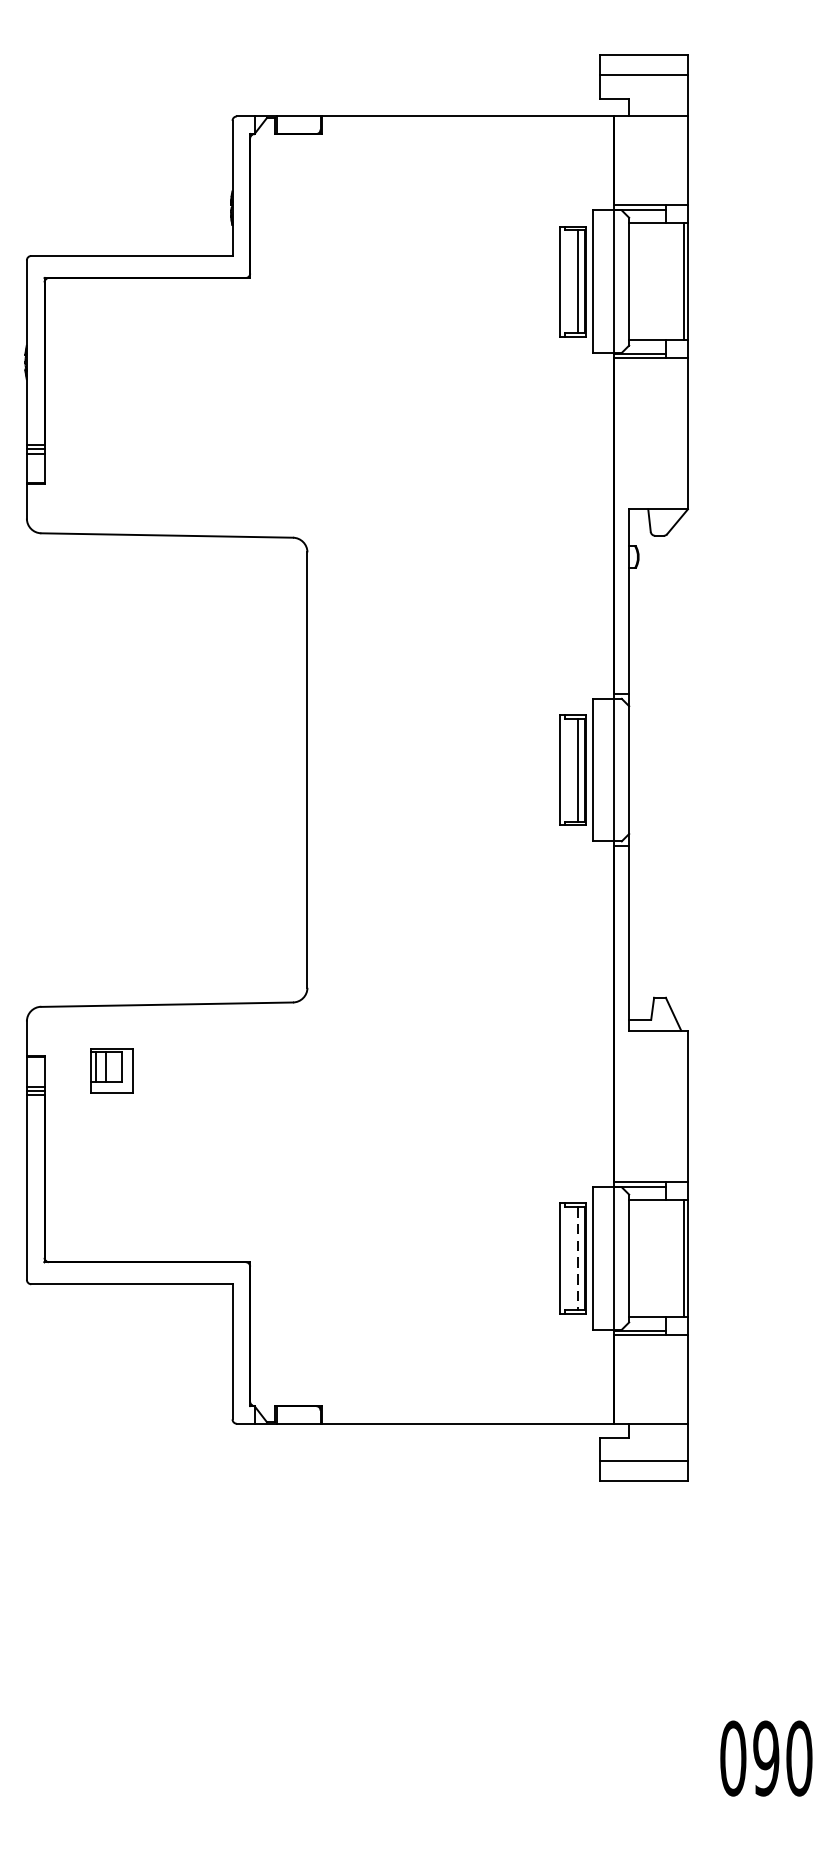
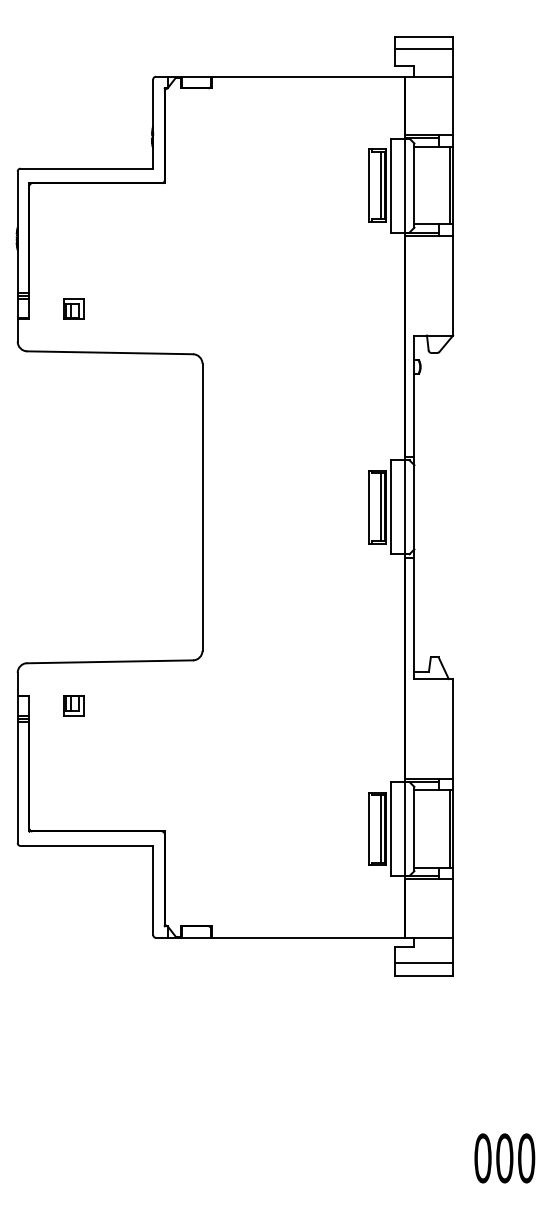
part: (111, 468) -> (73, 308), added
part: (111, 1070) -> (73, 705), size x0.71
line: (577, 1259) -> (380, 829), dashed -> solid
text: (765, 1758) -> (504, 1158), 090 -> 000

